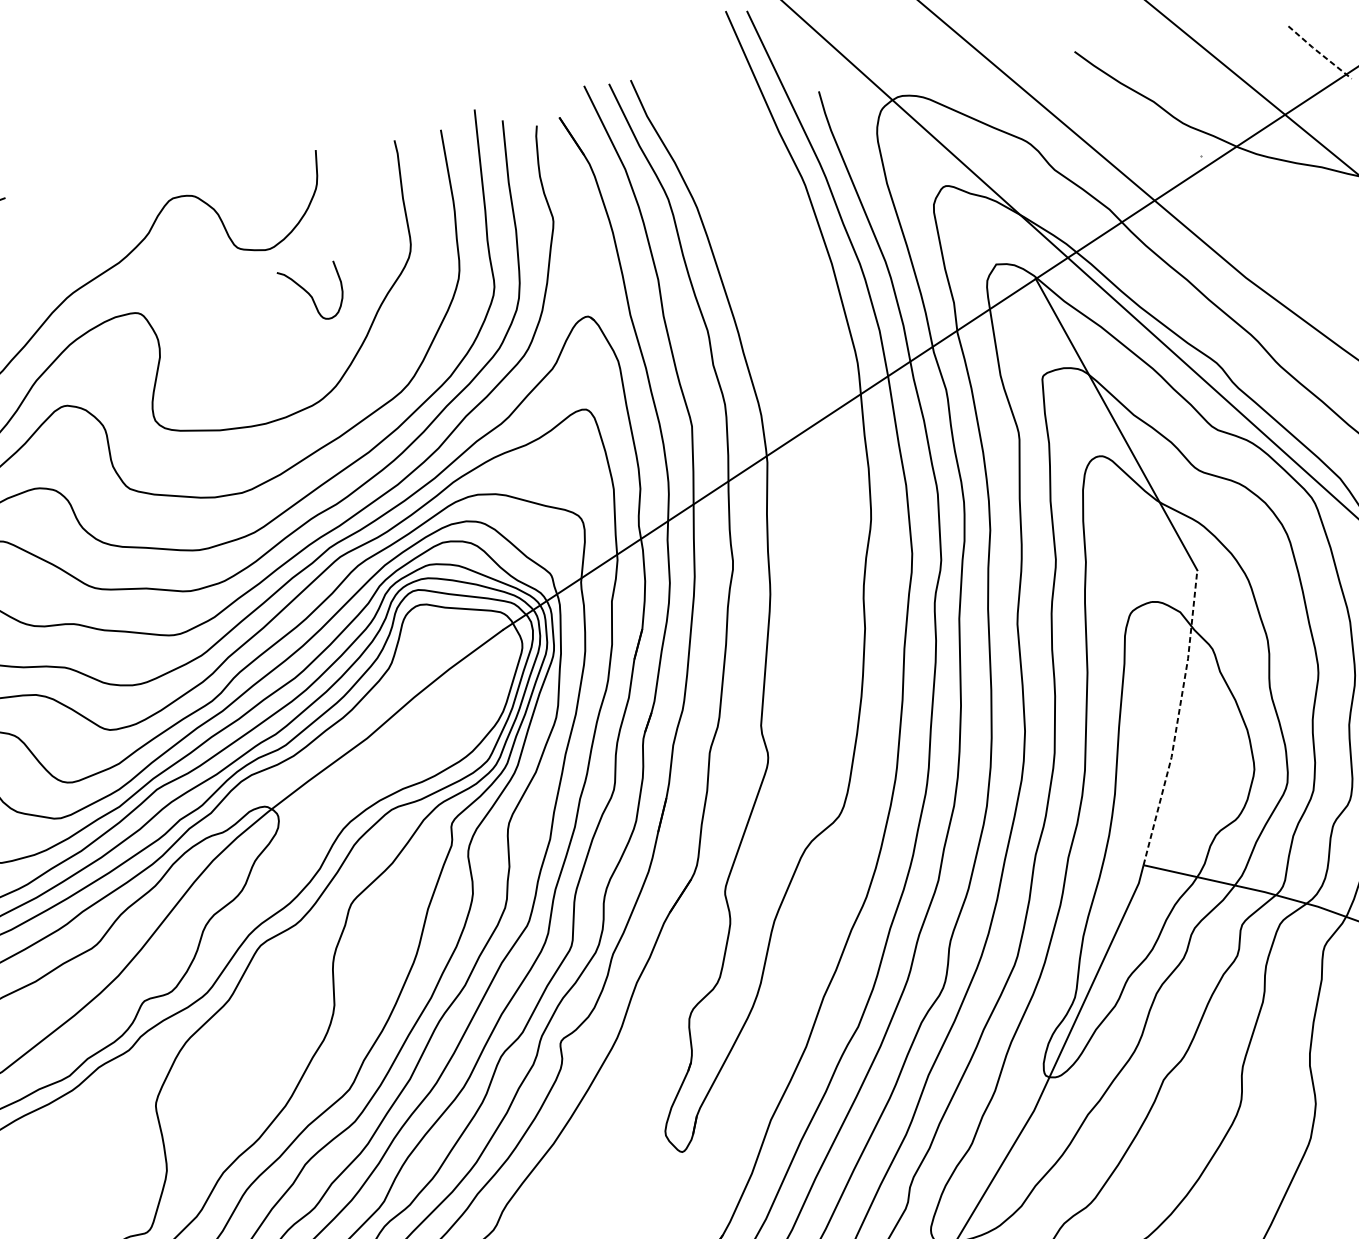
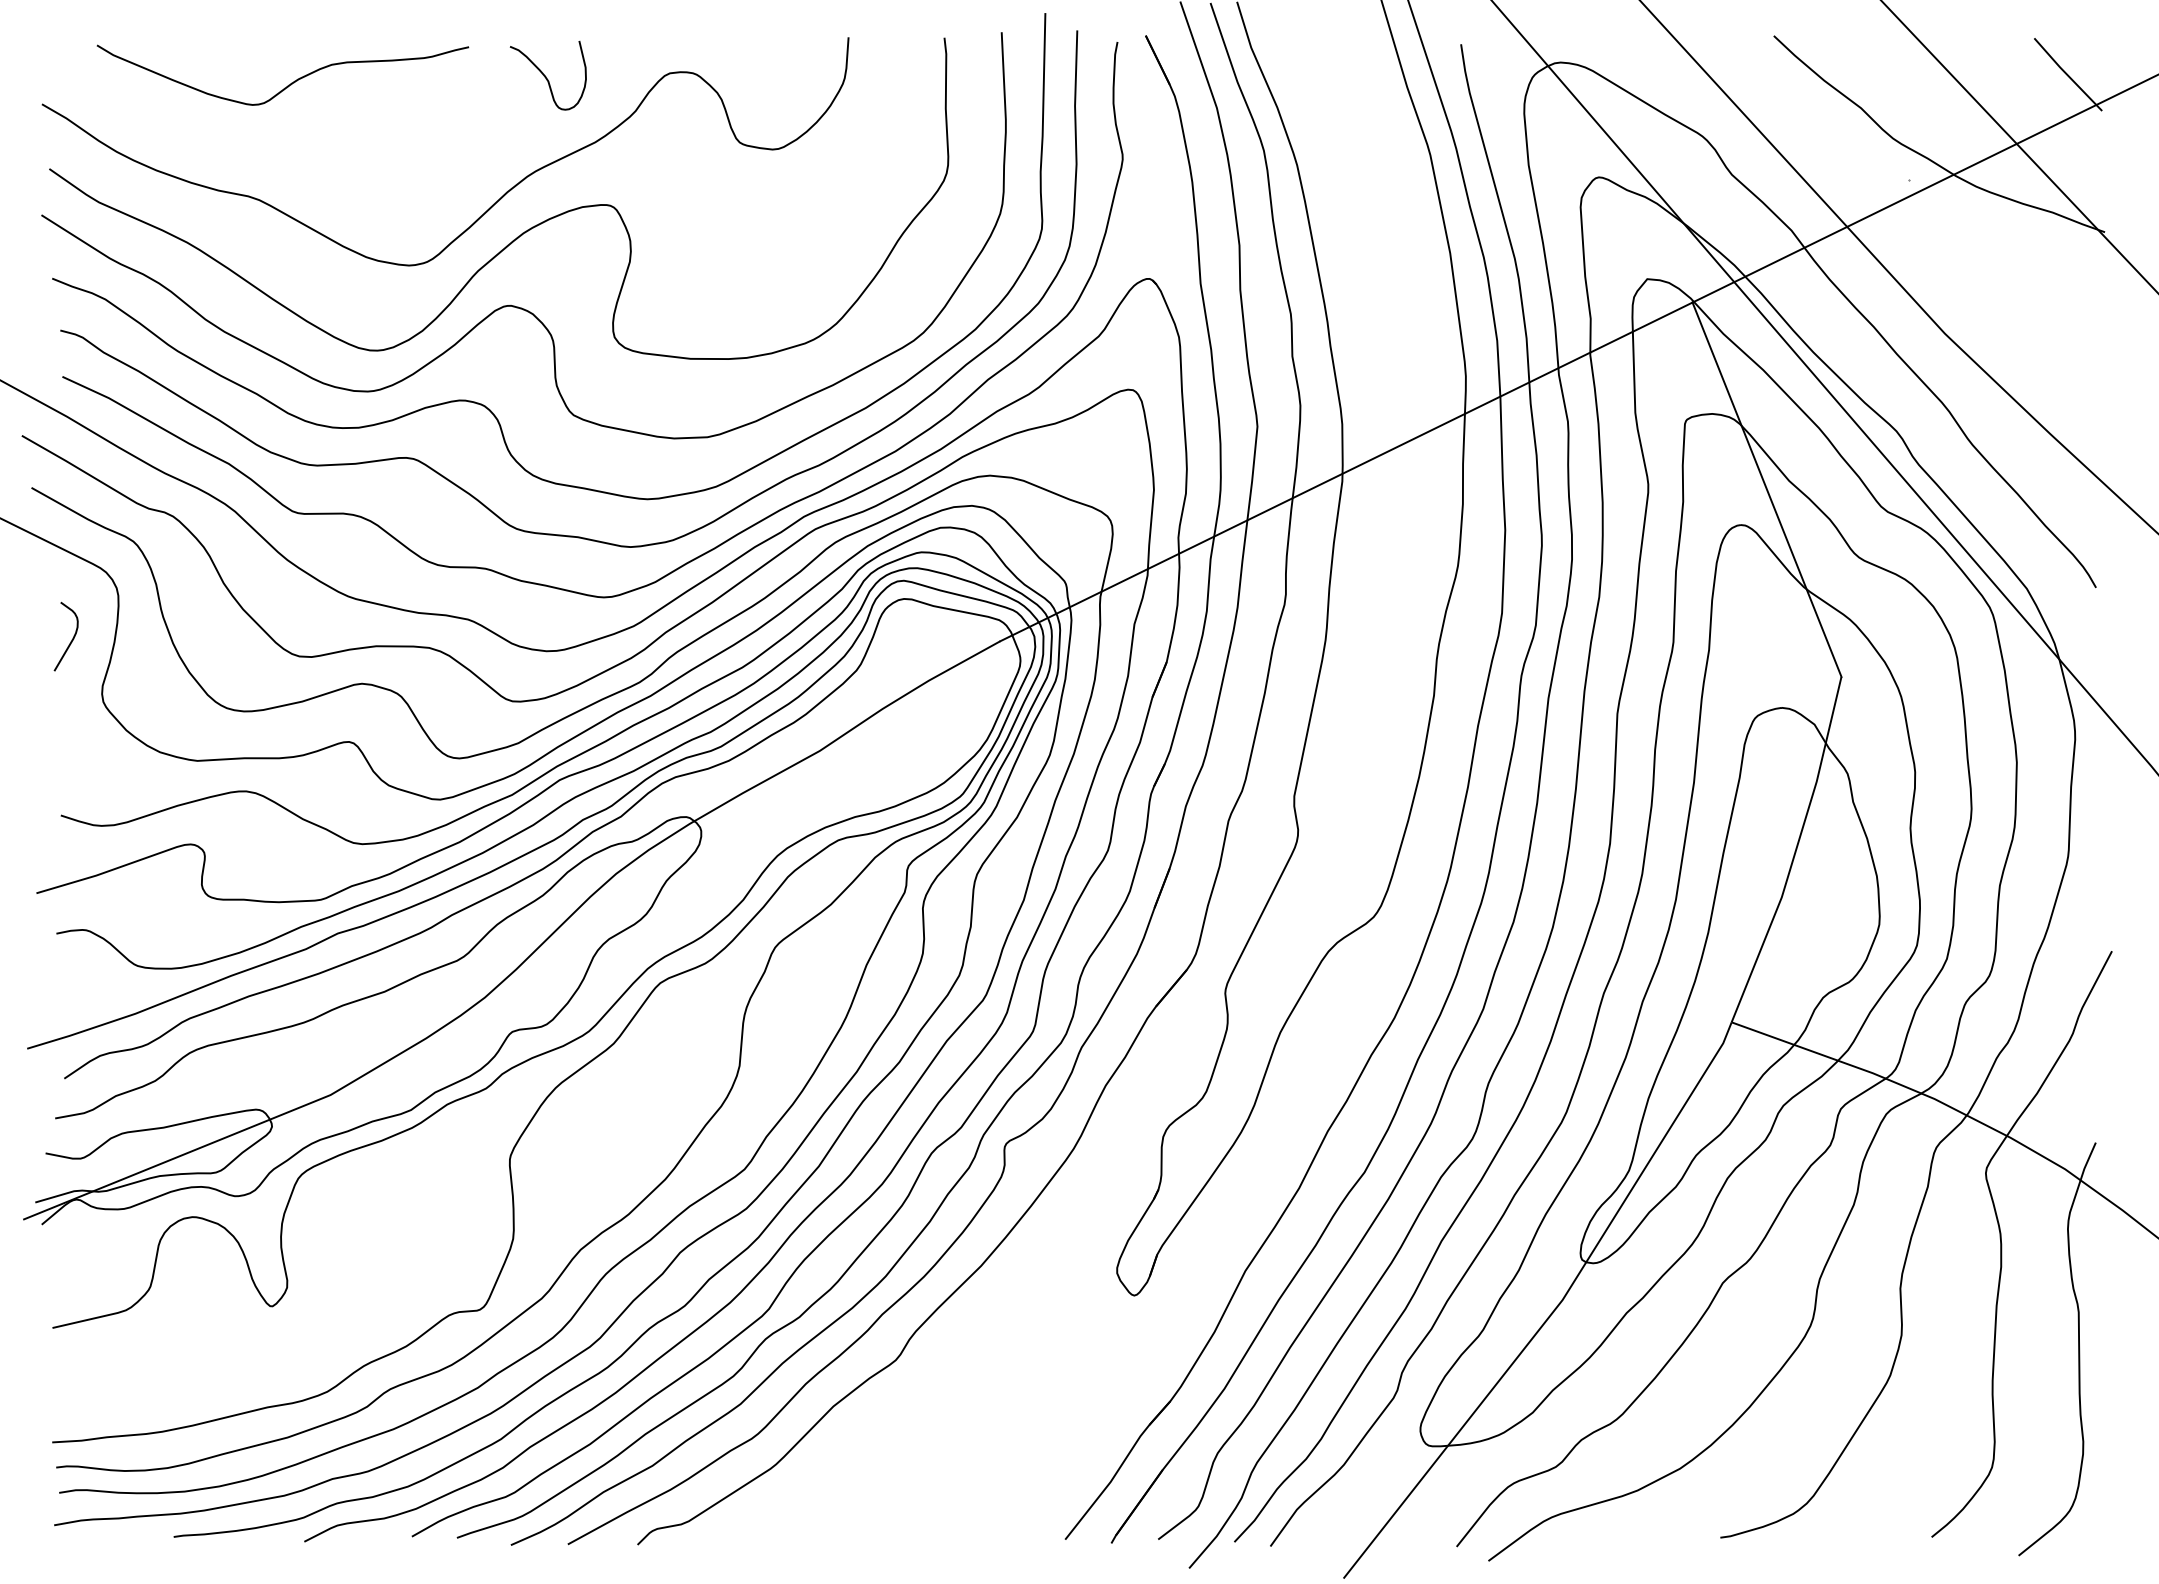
line: (1319, 53) -> (2067, 75), dashed -> solid
curve: (309, 293) -> (546, 76), moved
line: (1177, 718) -> (1795, 851), dashed -> solid

